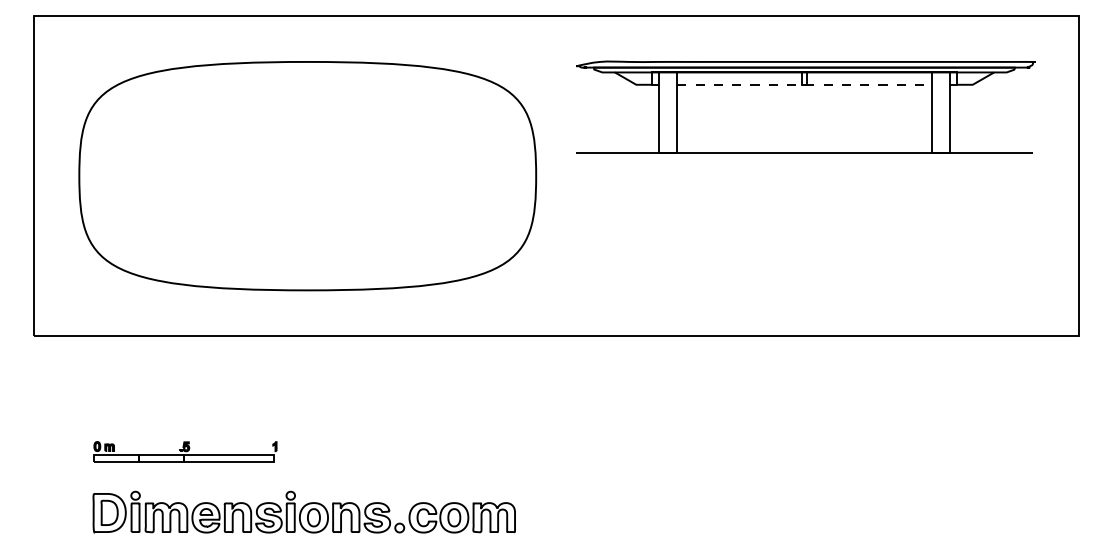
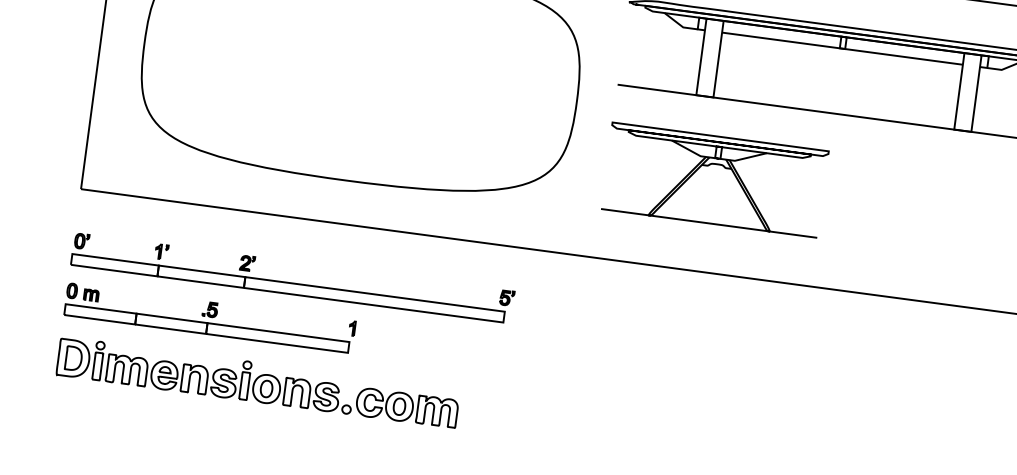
line: (805, 84) -> (843, 48), dashed -> solid
part: (690, 238) -> (715, 179), added
part: (265, 398) -> (292, 277), added
part: (185, 451) -> (210, 317), size x1.67
part: (303, 511) -> (257, 381), moved

